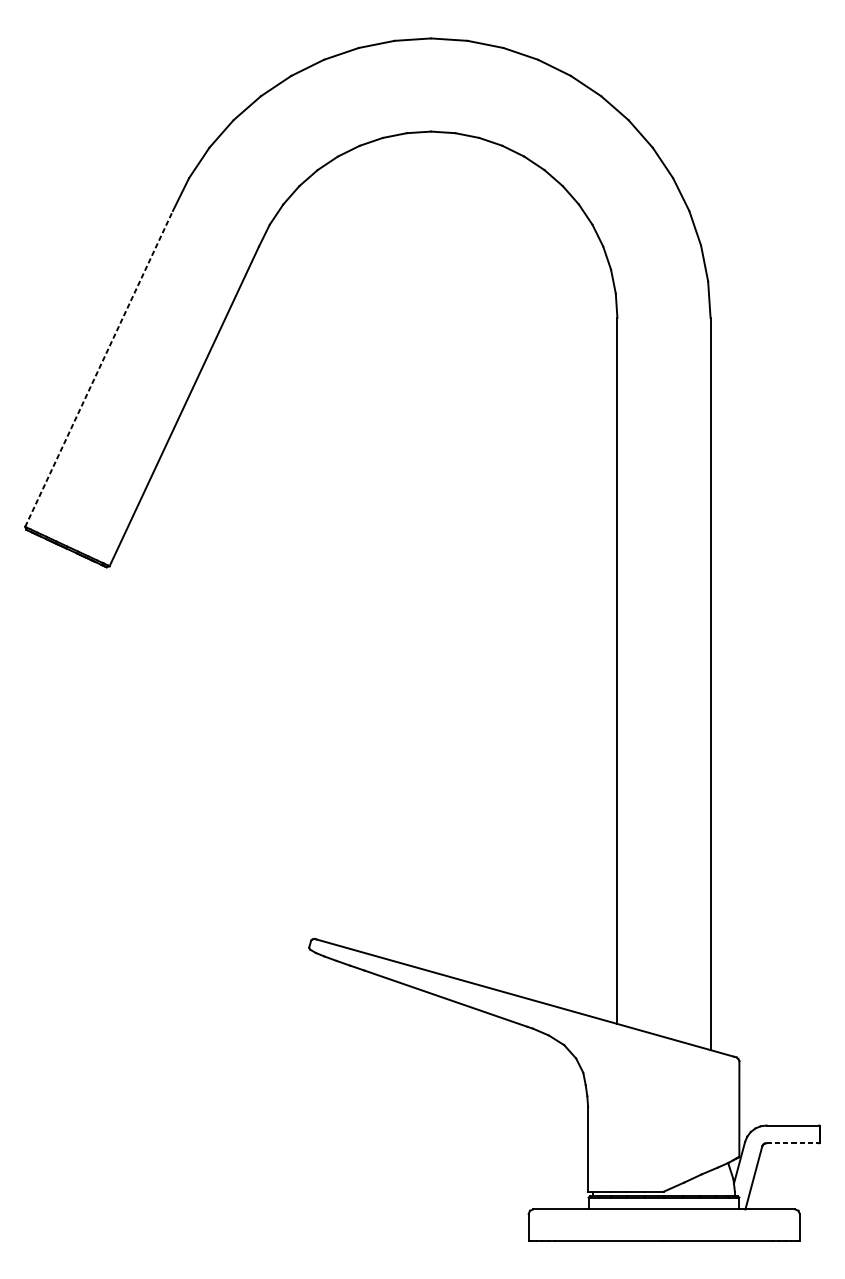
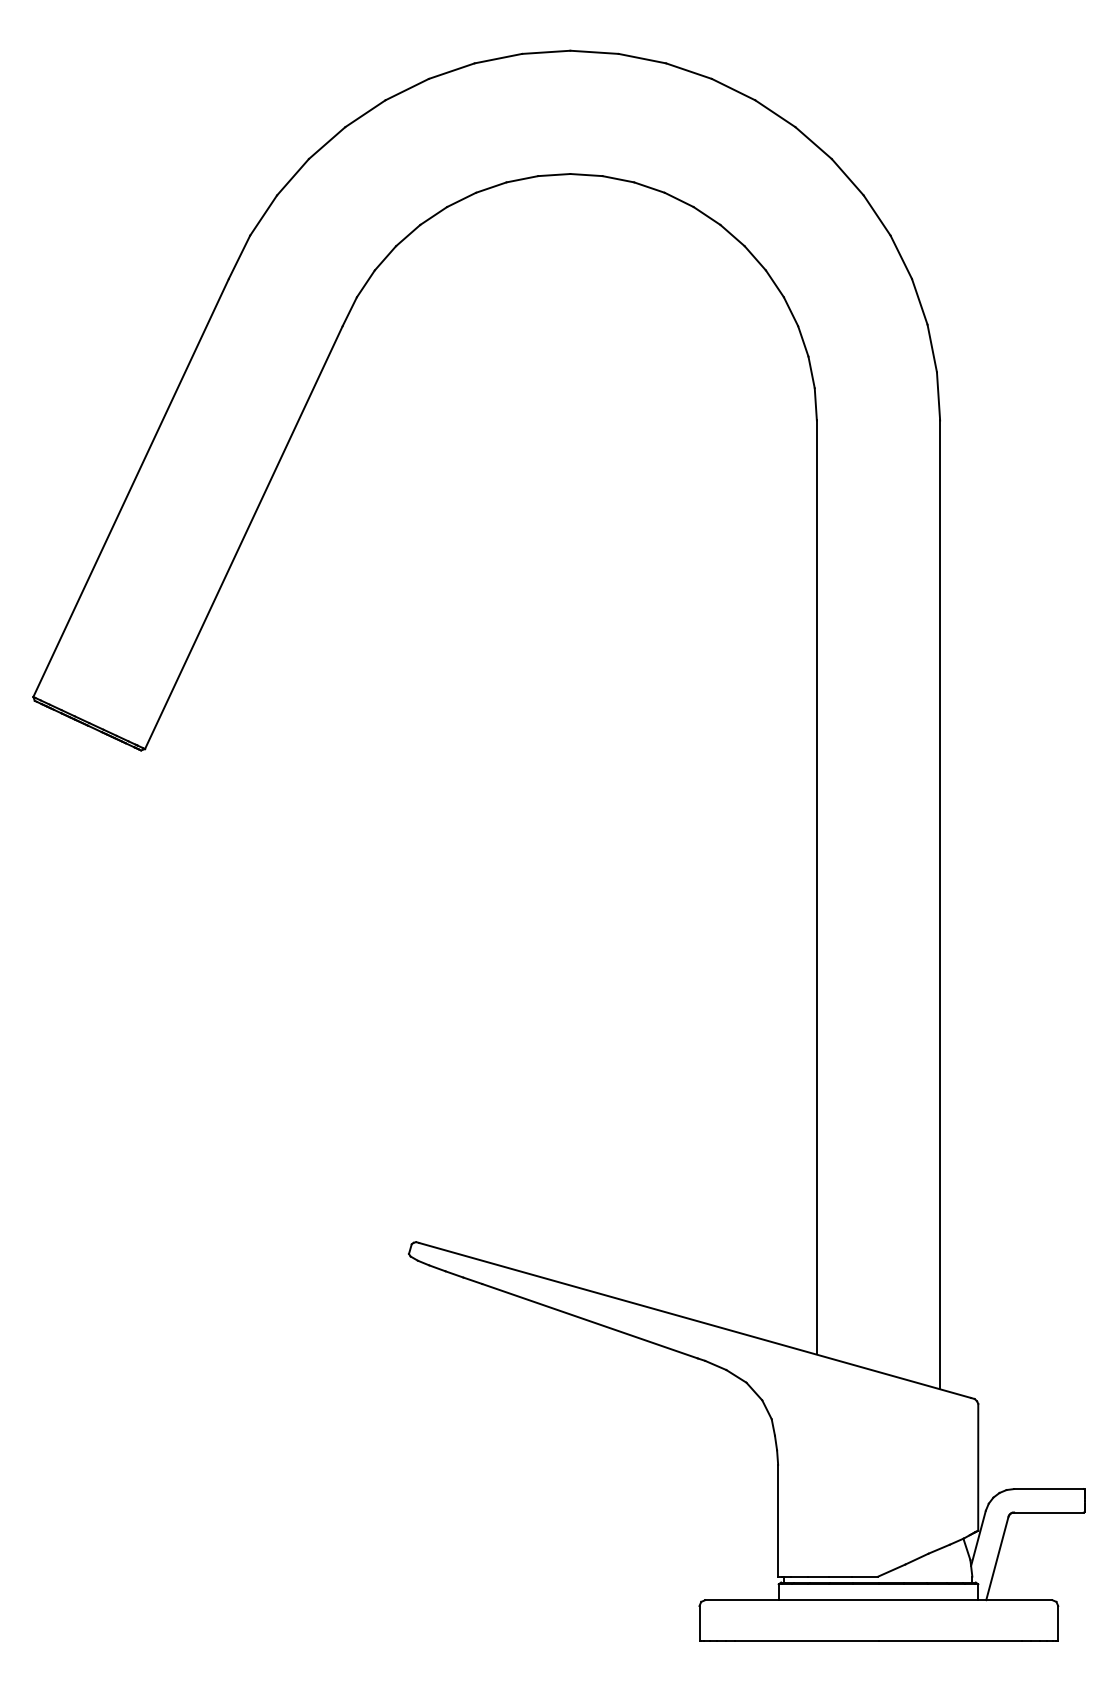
line: (99, 368) -> (131, 487), dashed -> solid
line: (793, 1143) -> (1049, 1512), dashed -> solid

